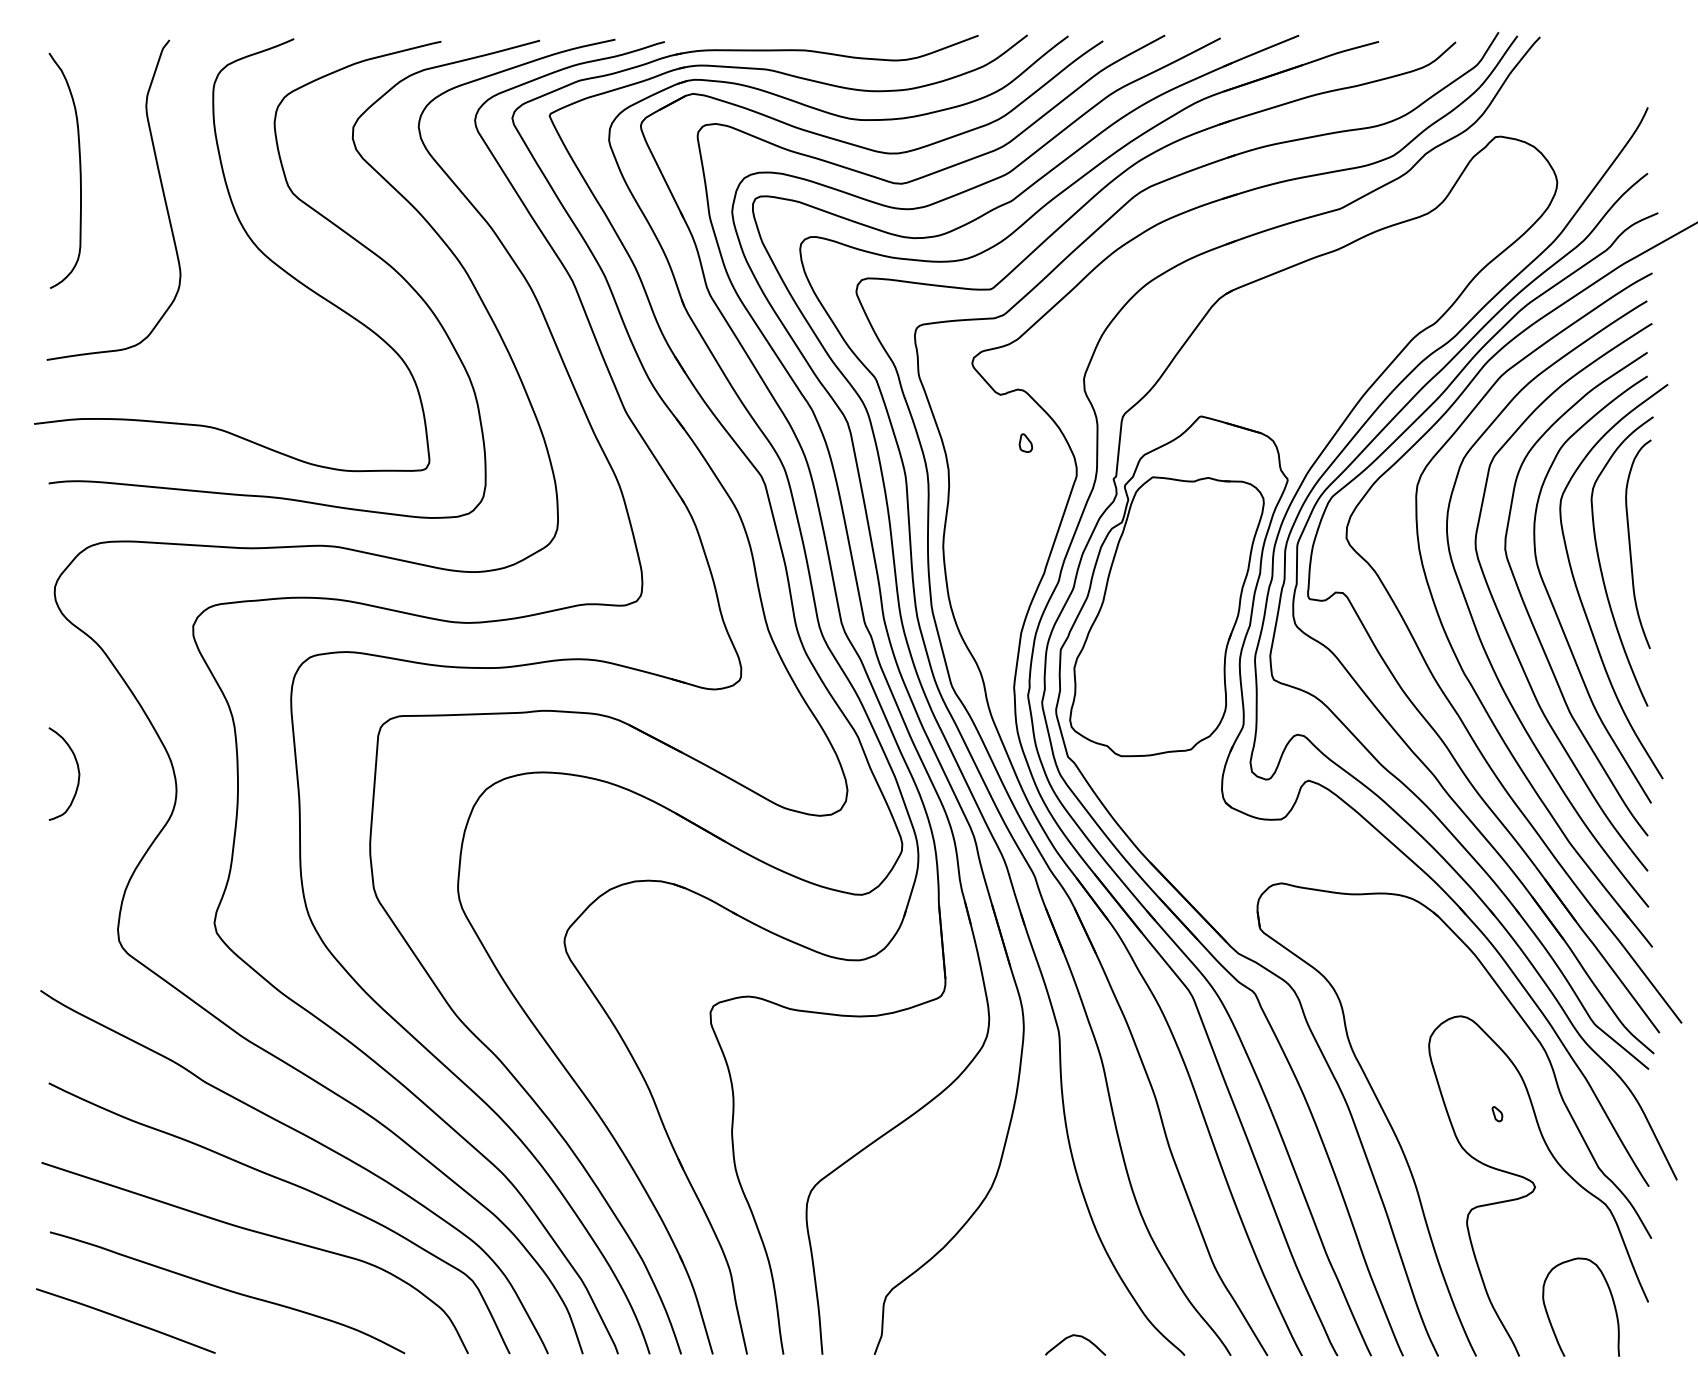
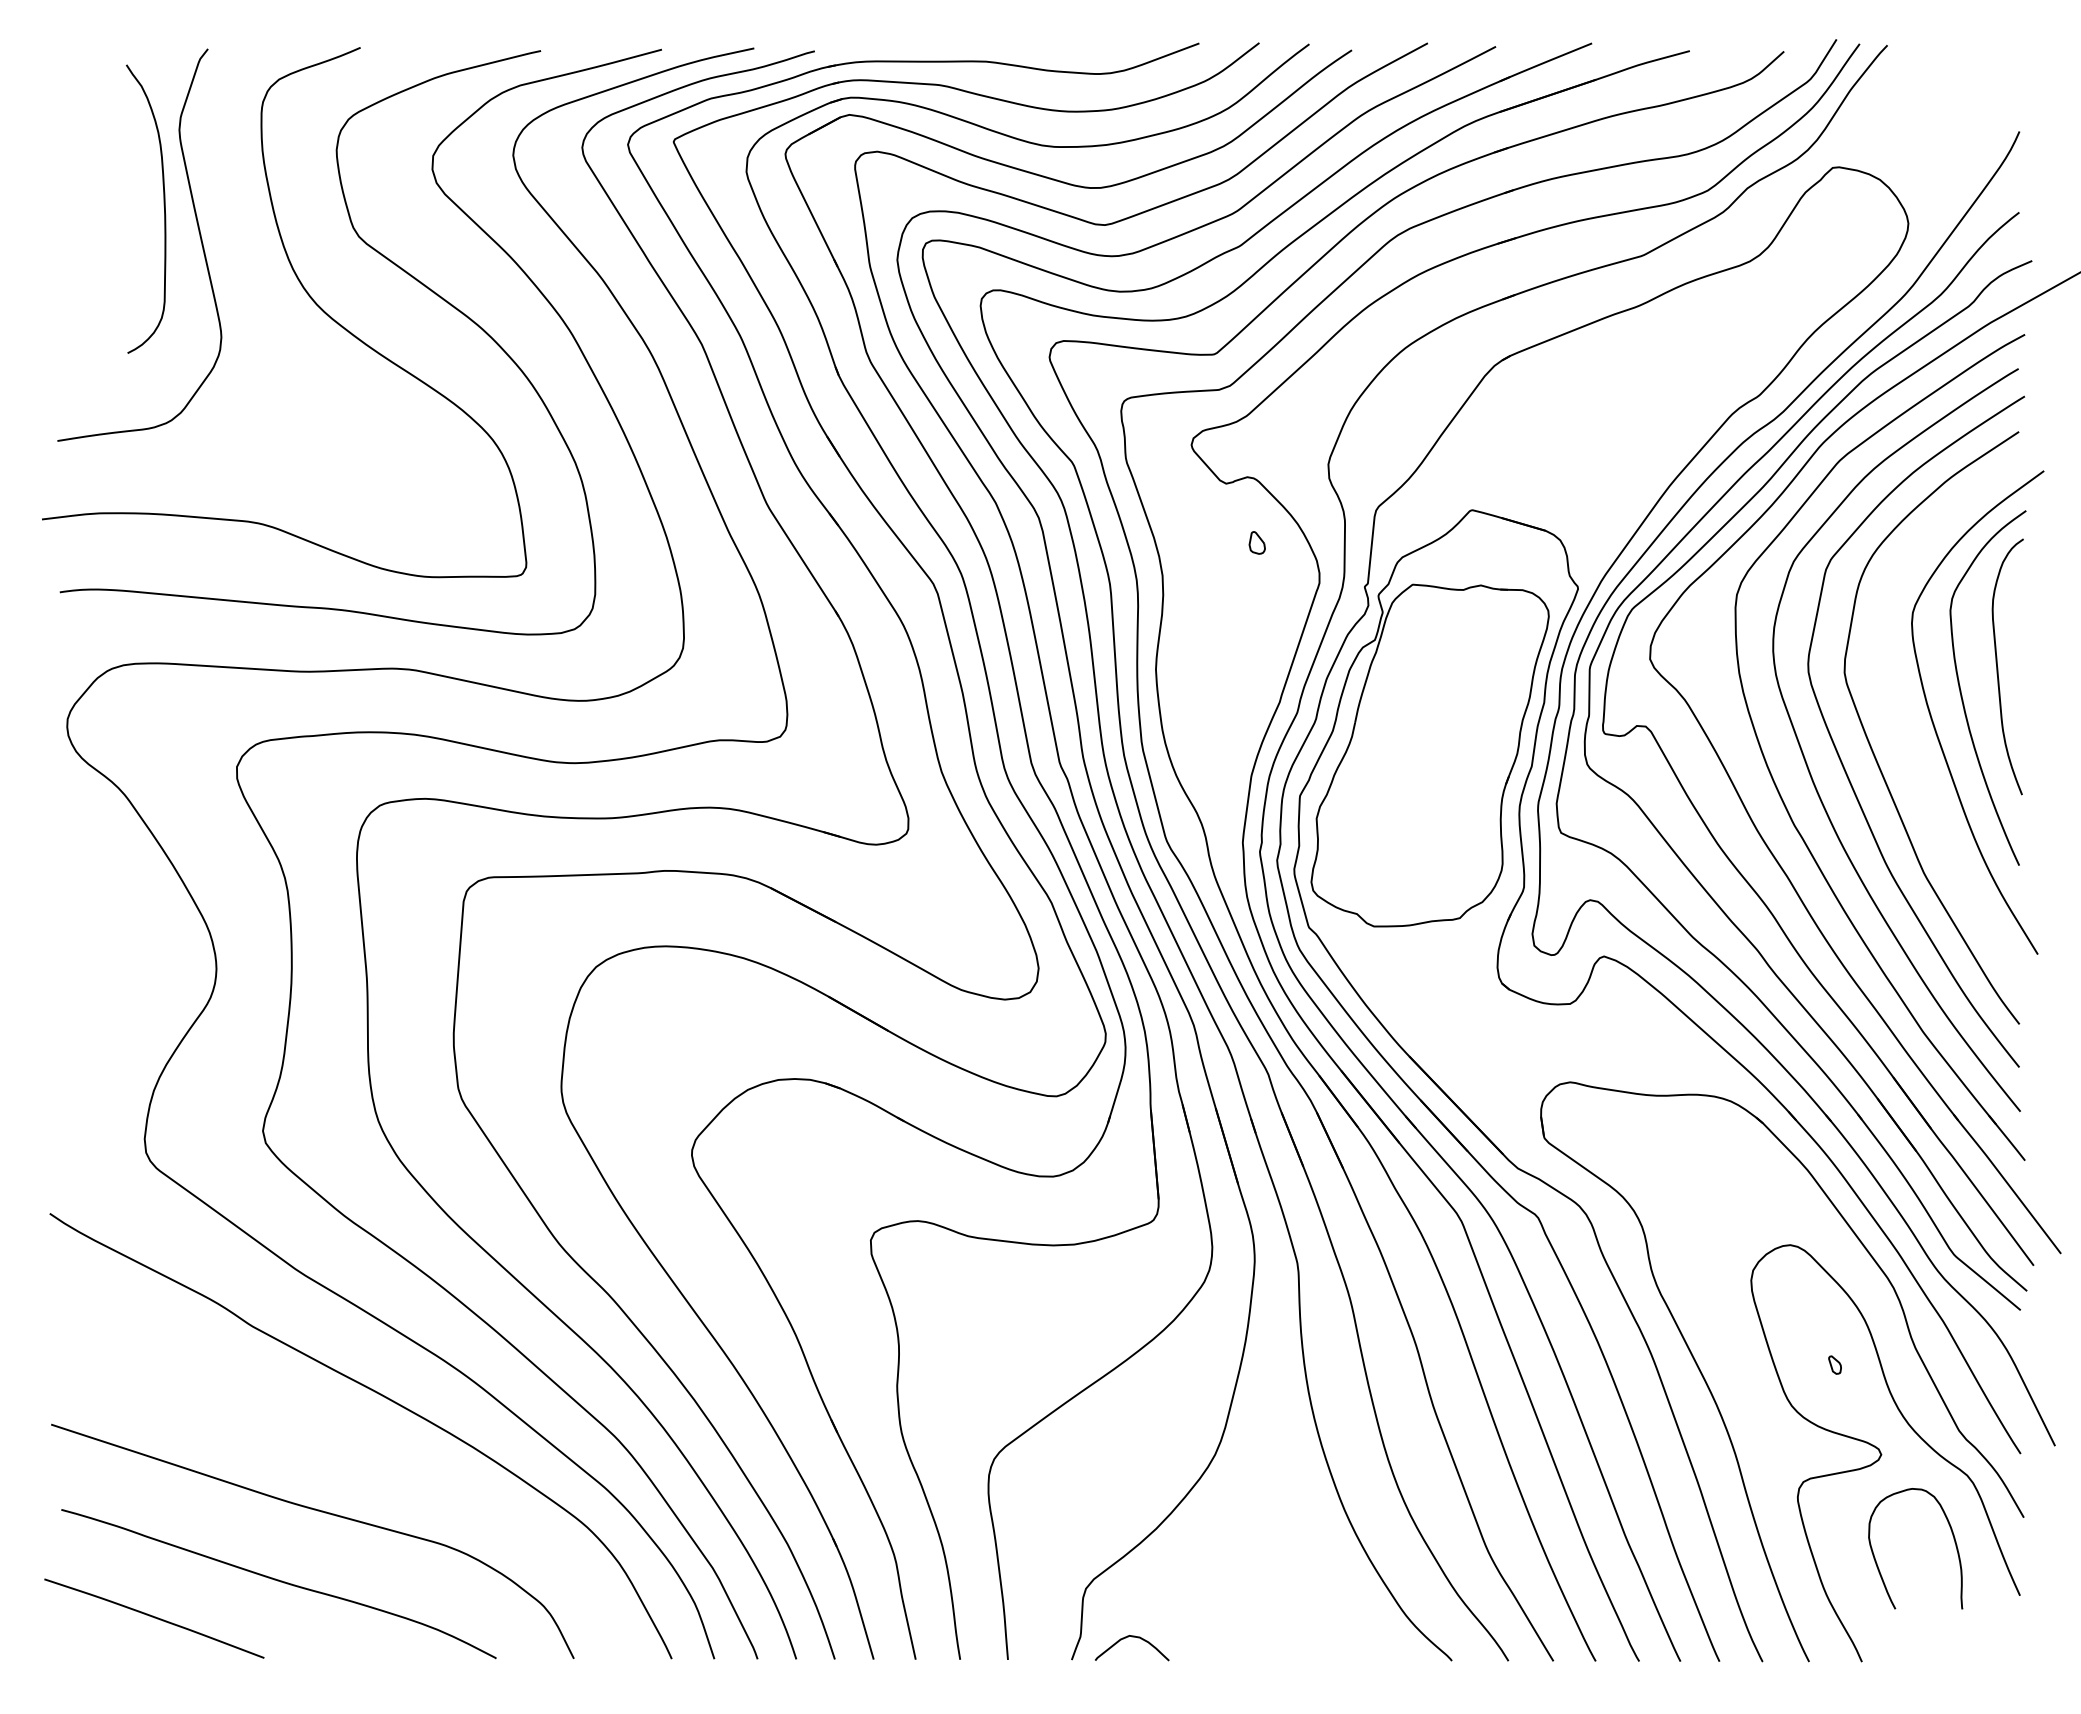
curve: (79, 168) -> (163, 206), moved
curve: (1554, 606) -> (1904, 742), removed
curve: (77, 770) -> (95, 944), removed
curve: (291, 1184) -> (357, 1451), removed
curve: (1612, 1299) -> (1953, 1539), moved
curve: (1075, 1336) -> (1132, 1637), moved

